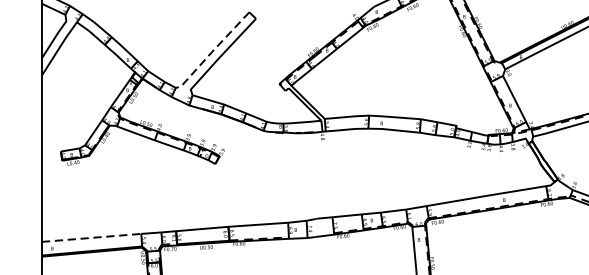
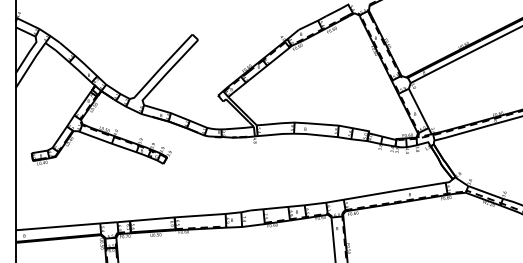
line: (211, 52) -> (160, 68), dashed -> solid
line: (92, 237) -> (58, 226), dashed -> solid

